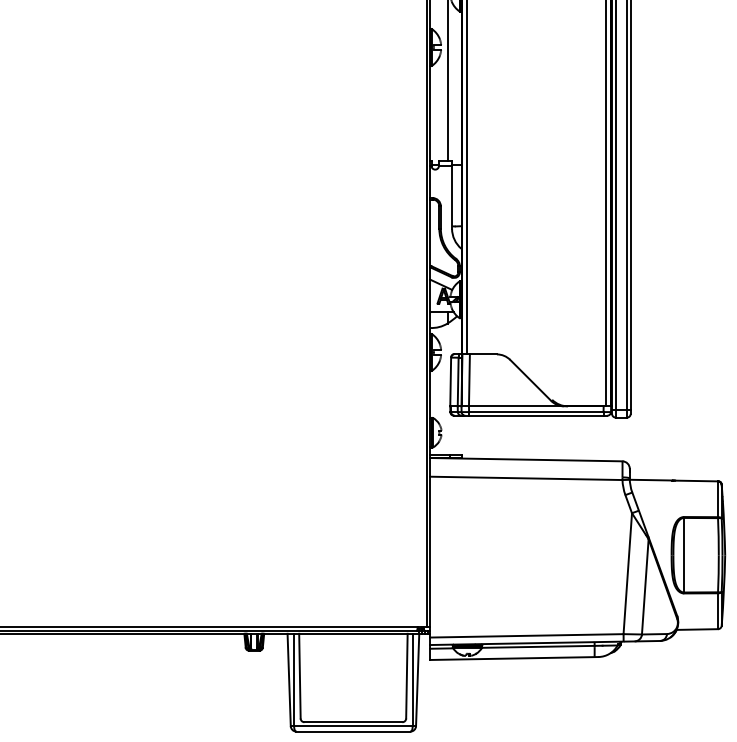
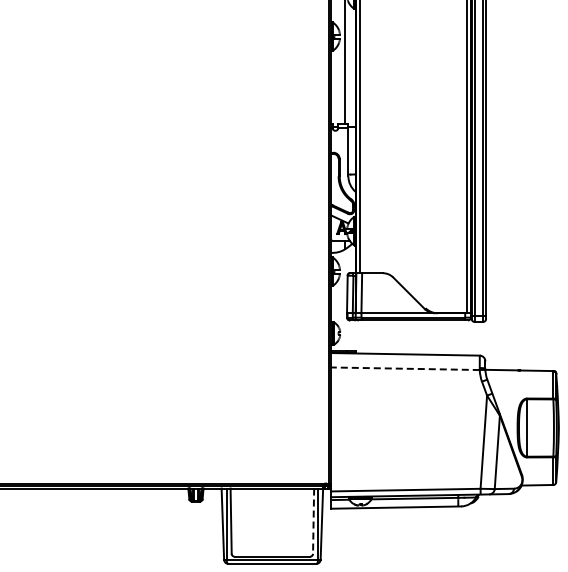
line: (526, 478) -> (405, 368), solid -> dashed
line: (406, 676) -> (313, 521), solid -> dashed

